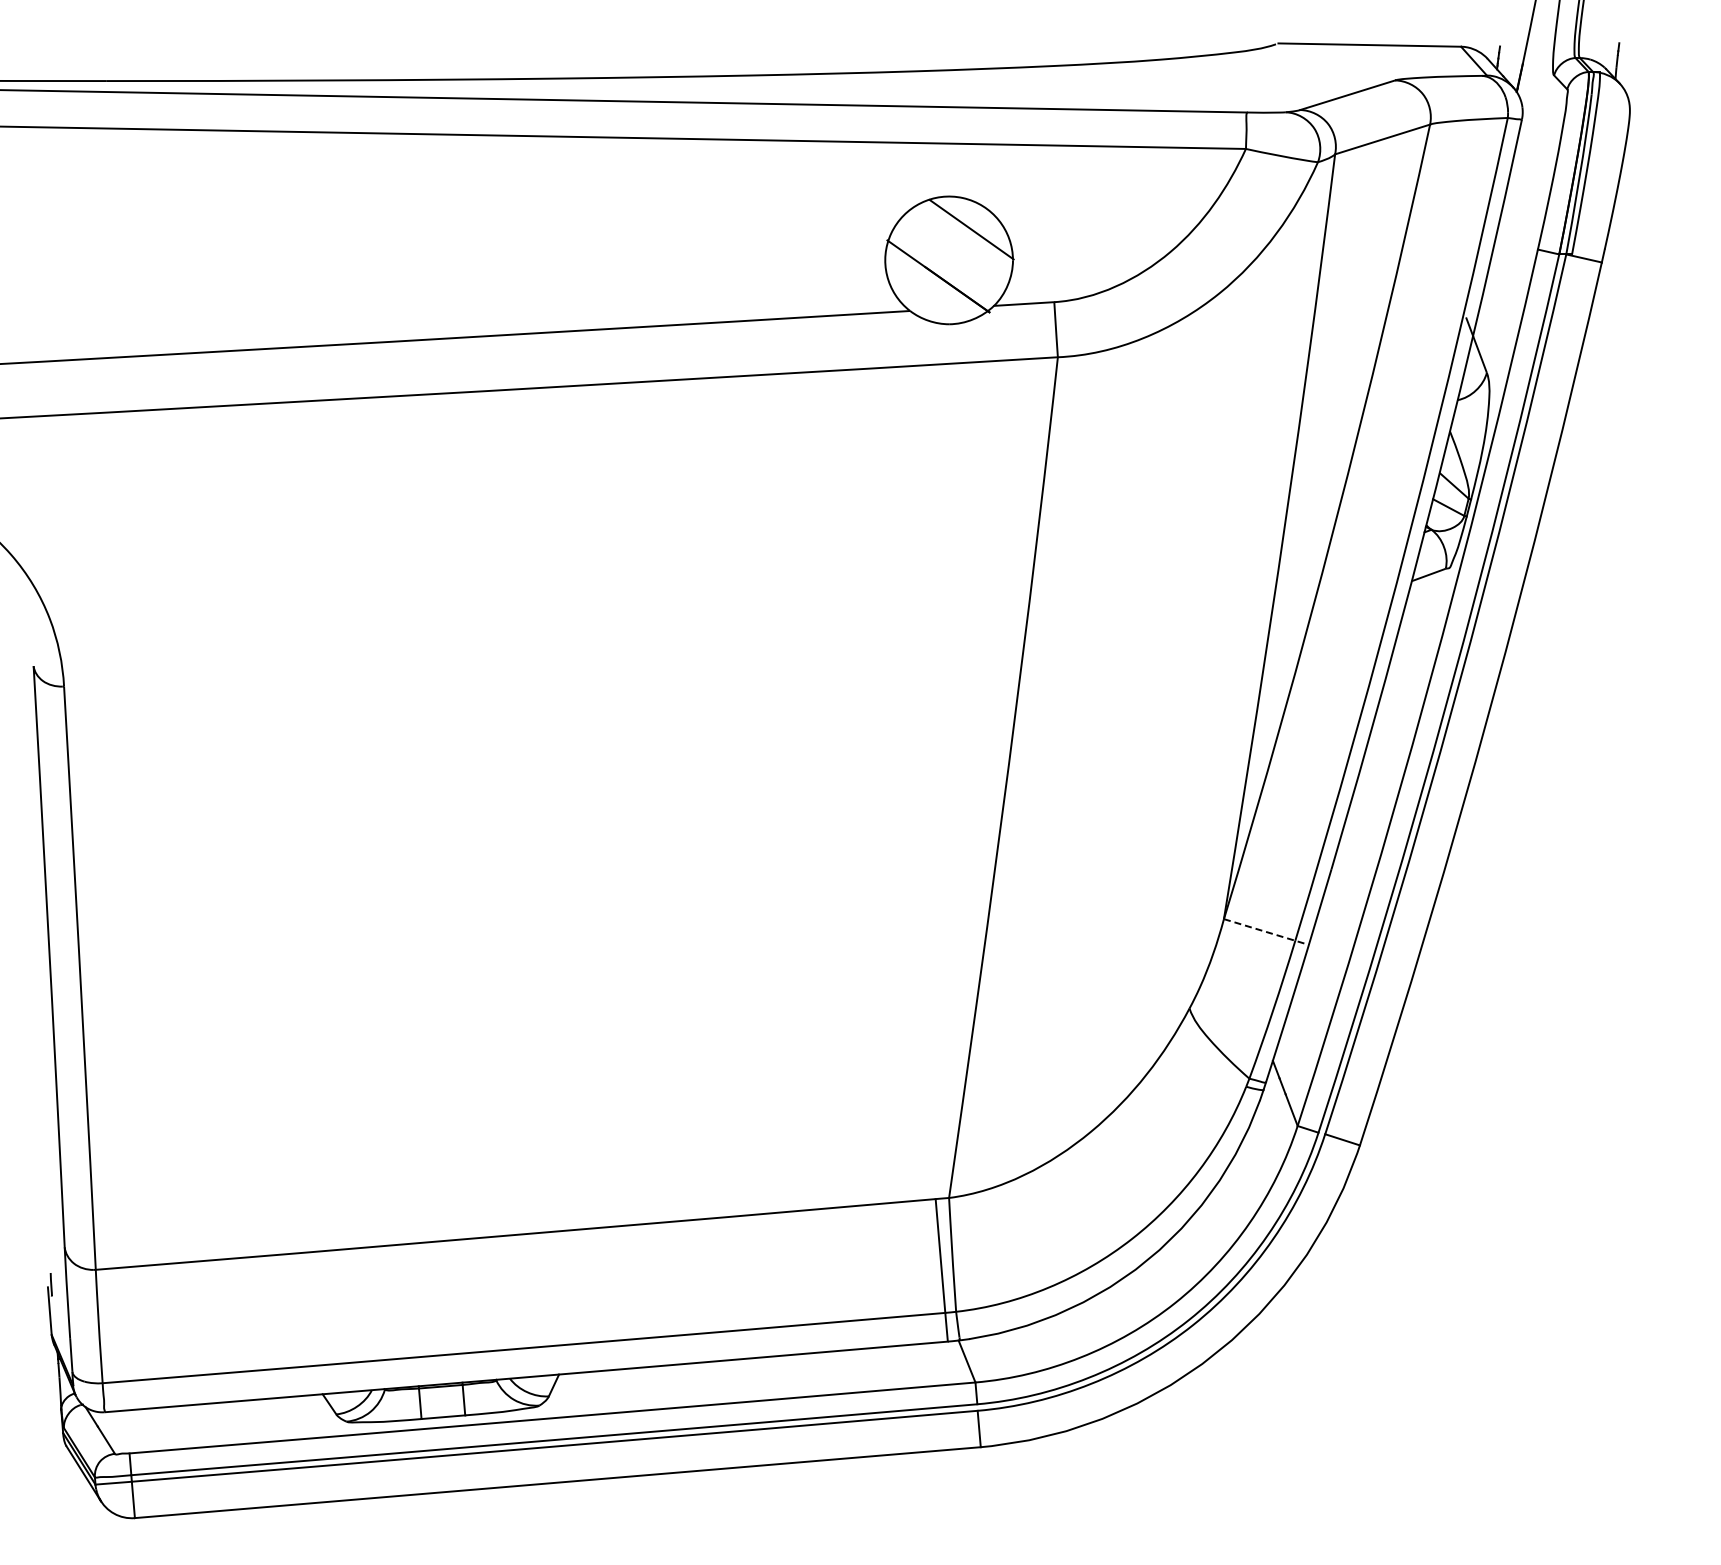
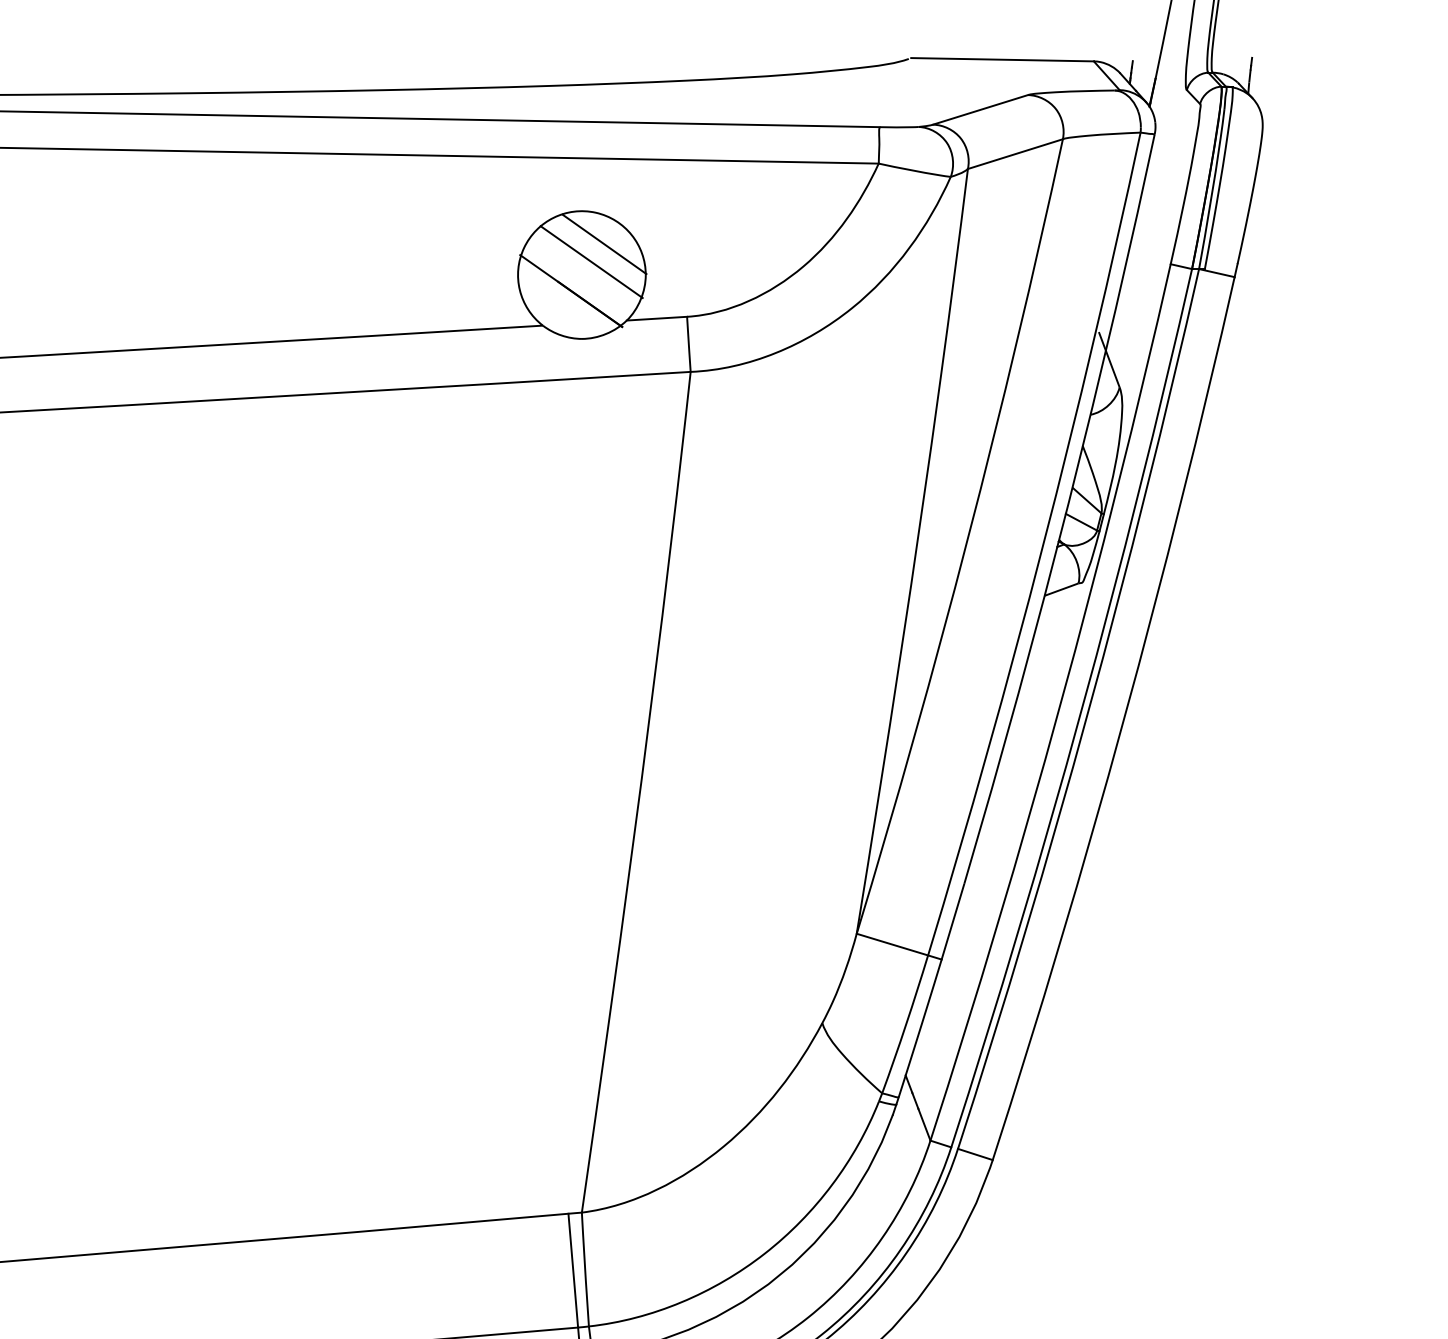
line: (958, 247) -> (591, 262), added
line: (1266, 932) -> (899, 947), dashed -> solid

